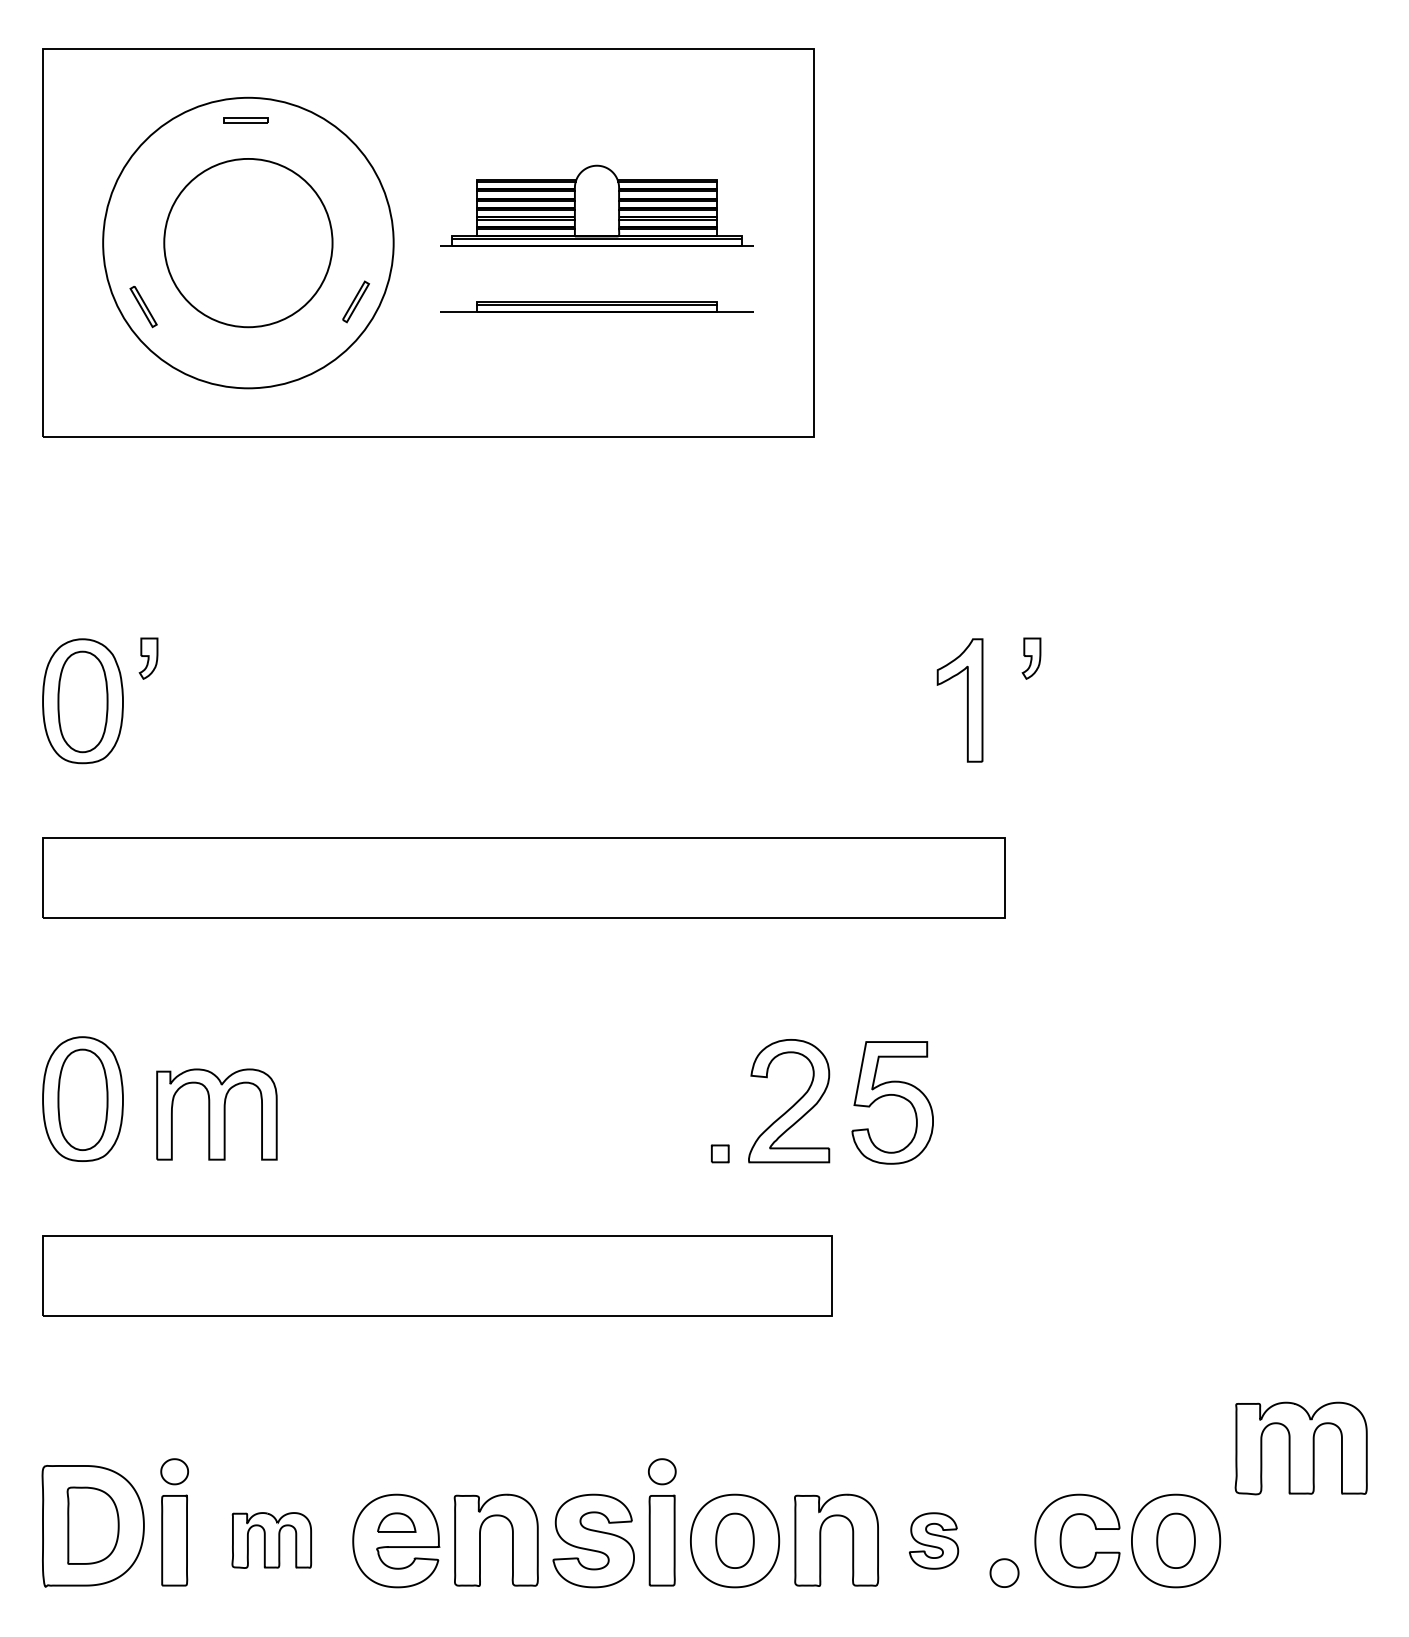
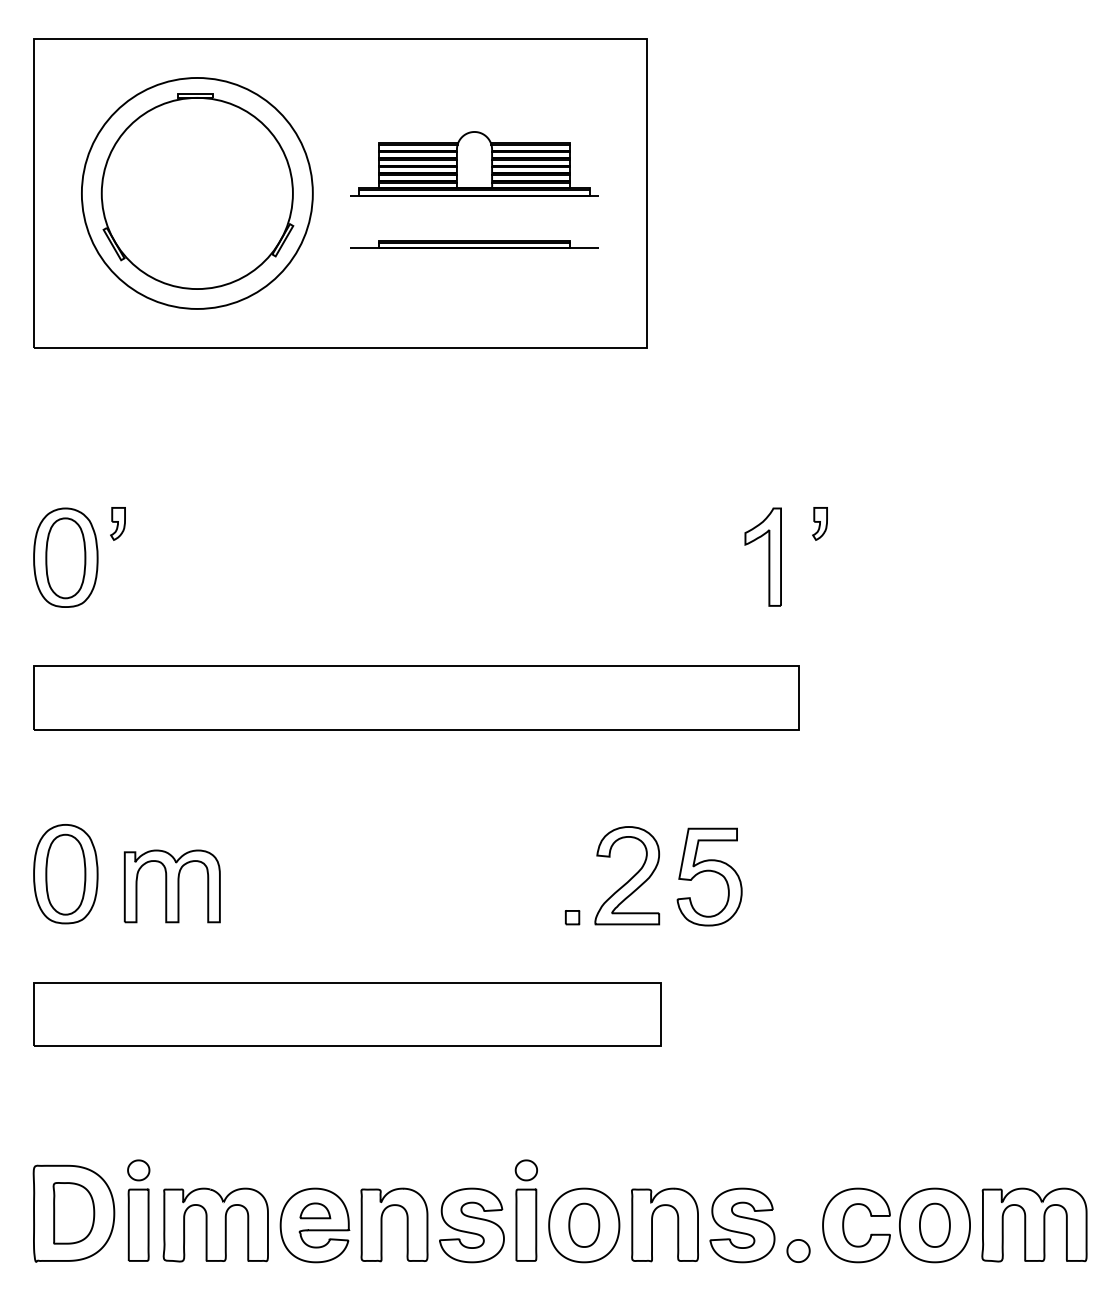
circle: (248, 242) -> (197, 193), size x1.43
part: (1300, 1448) -> (1033, 1225), moved
part: (271, 1540) -> (215, 1225), size x1.67
part: (933, 1540) -> (742, 1225), size x1.67

